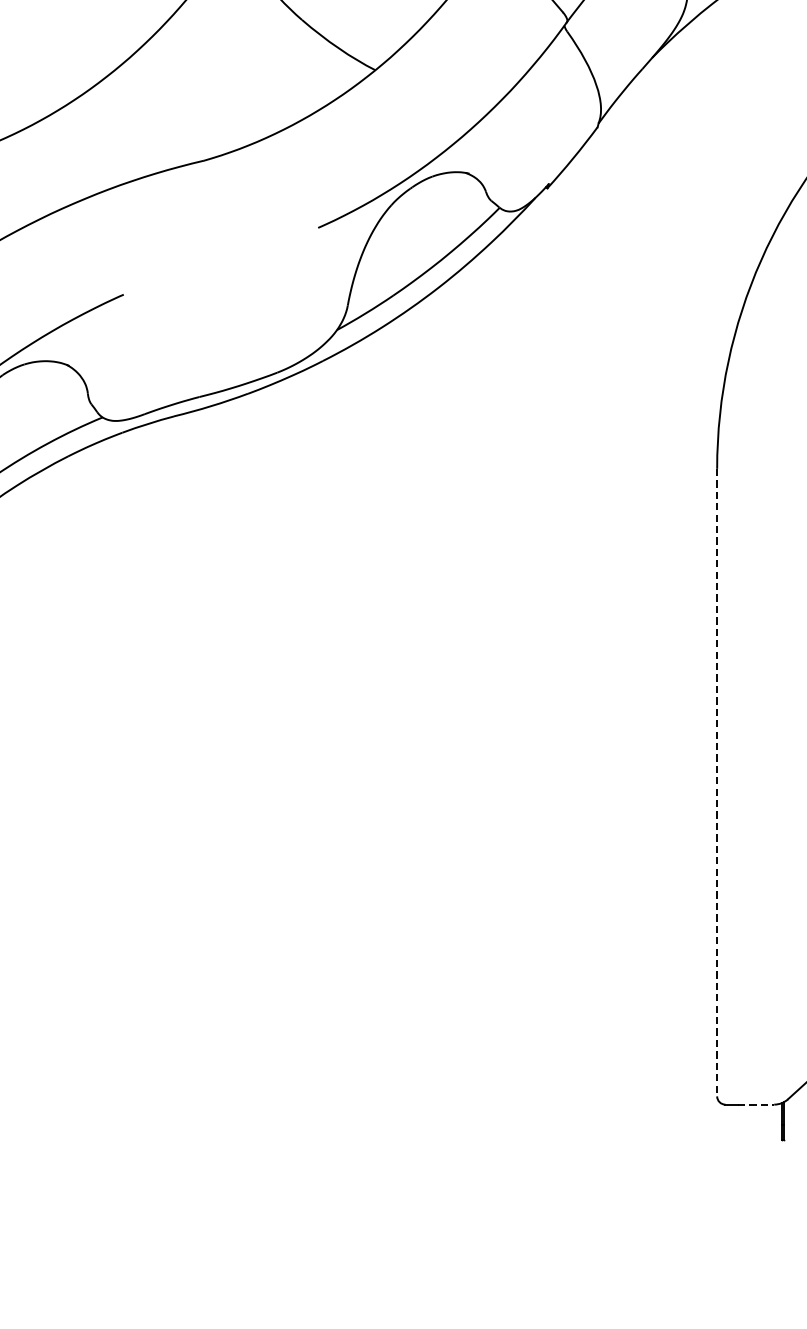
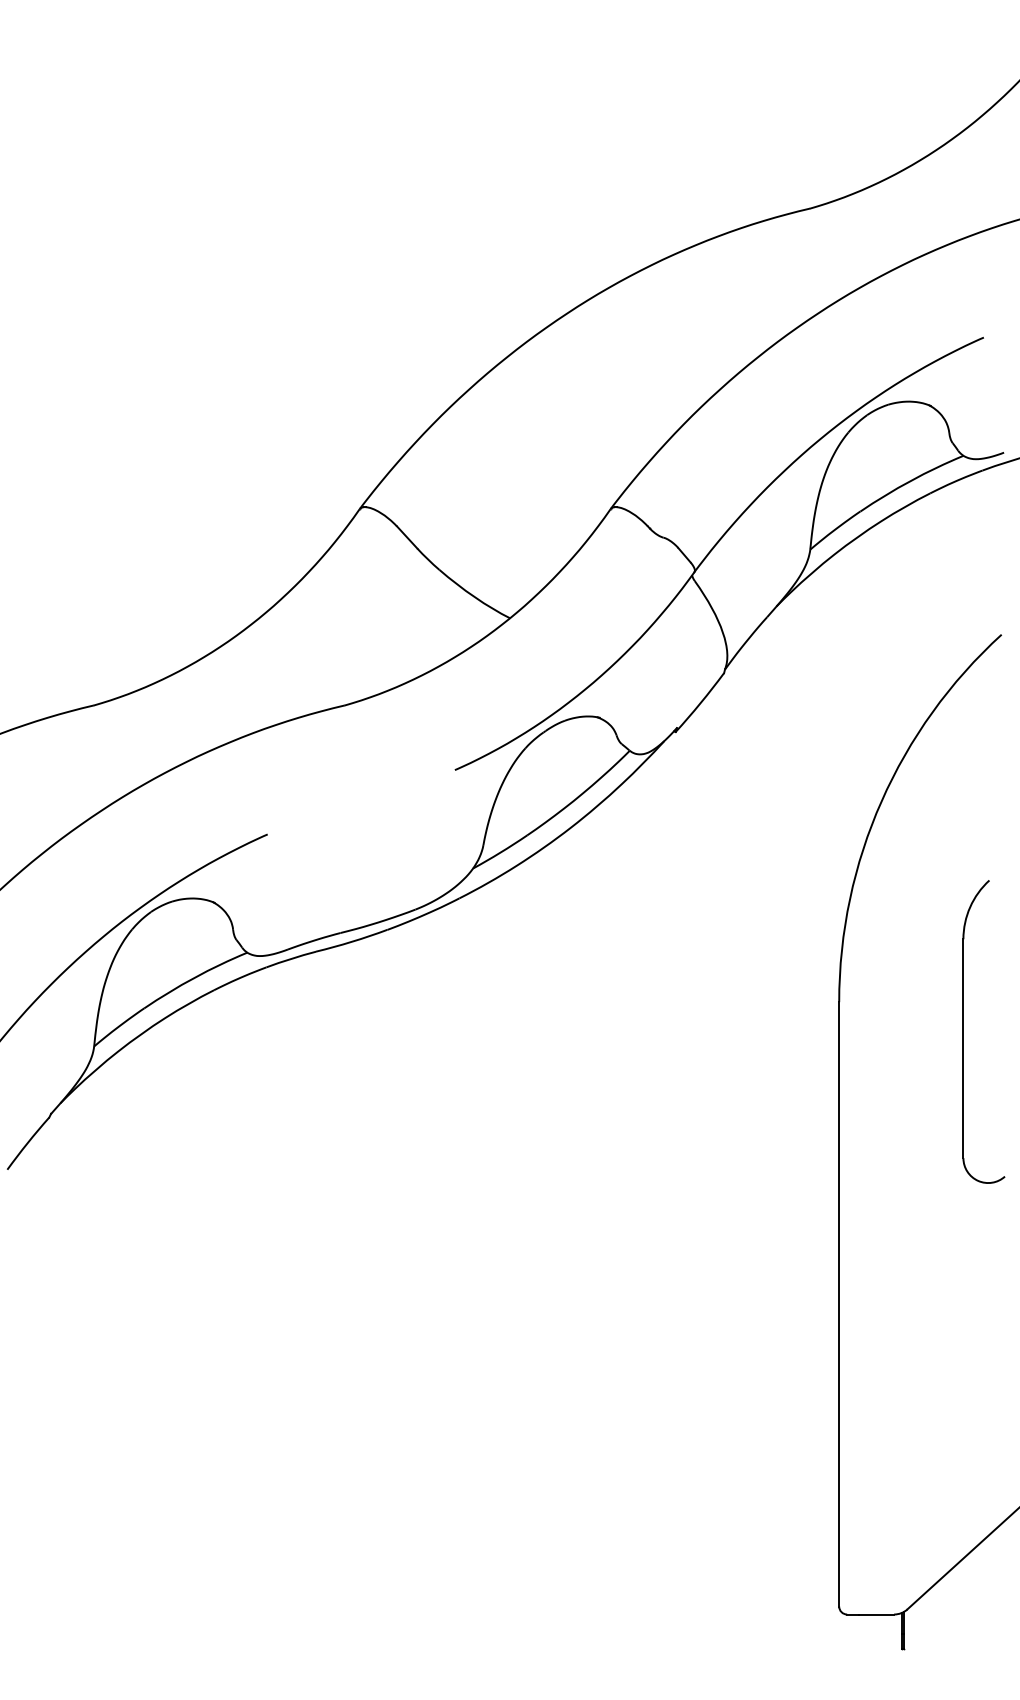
line: (717, 782) -> (839, 1304), dashed -> solid
line: (755, 1104) -> (876, 1614), dashed -> solid

